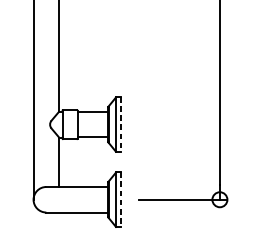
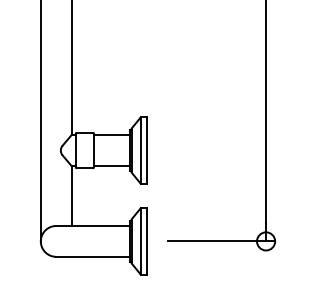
line: (121, 125) -> (147, 151), dashed -> solid
line: (121, 199) -> (147, 241), dashed -> solid

